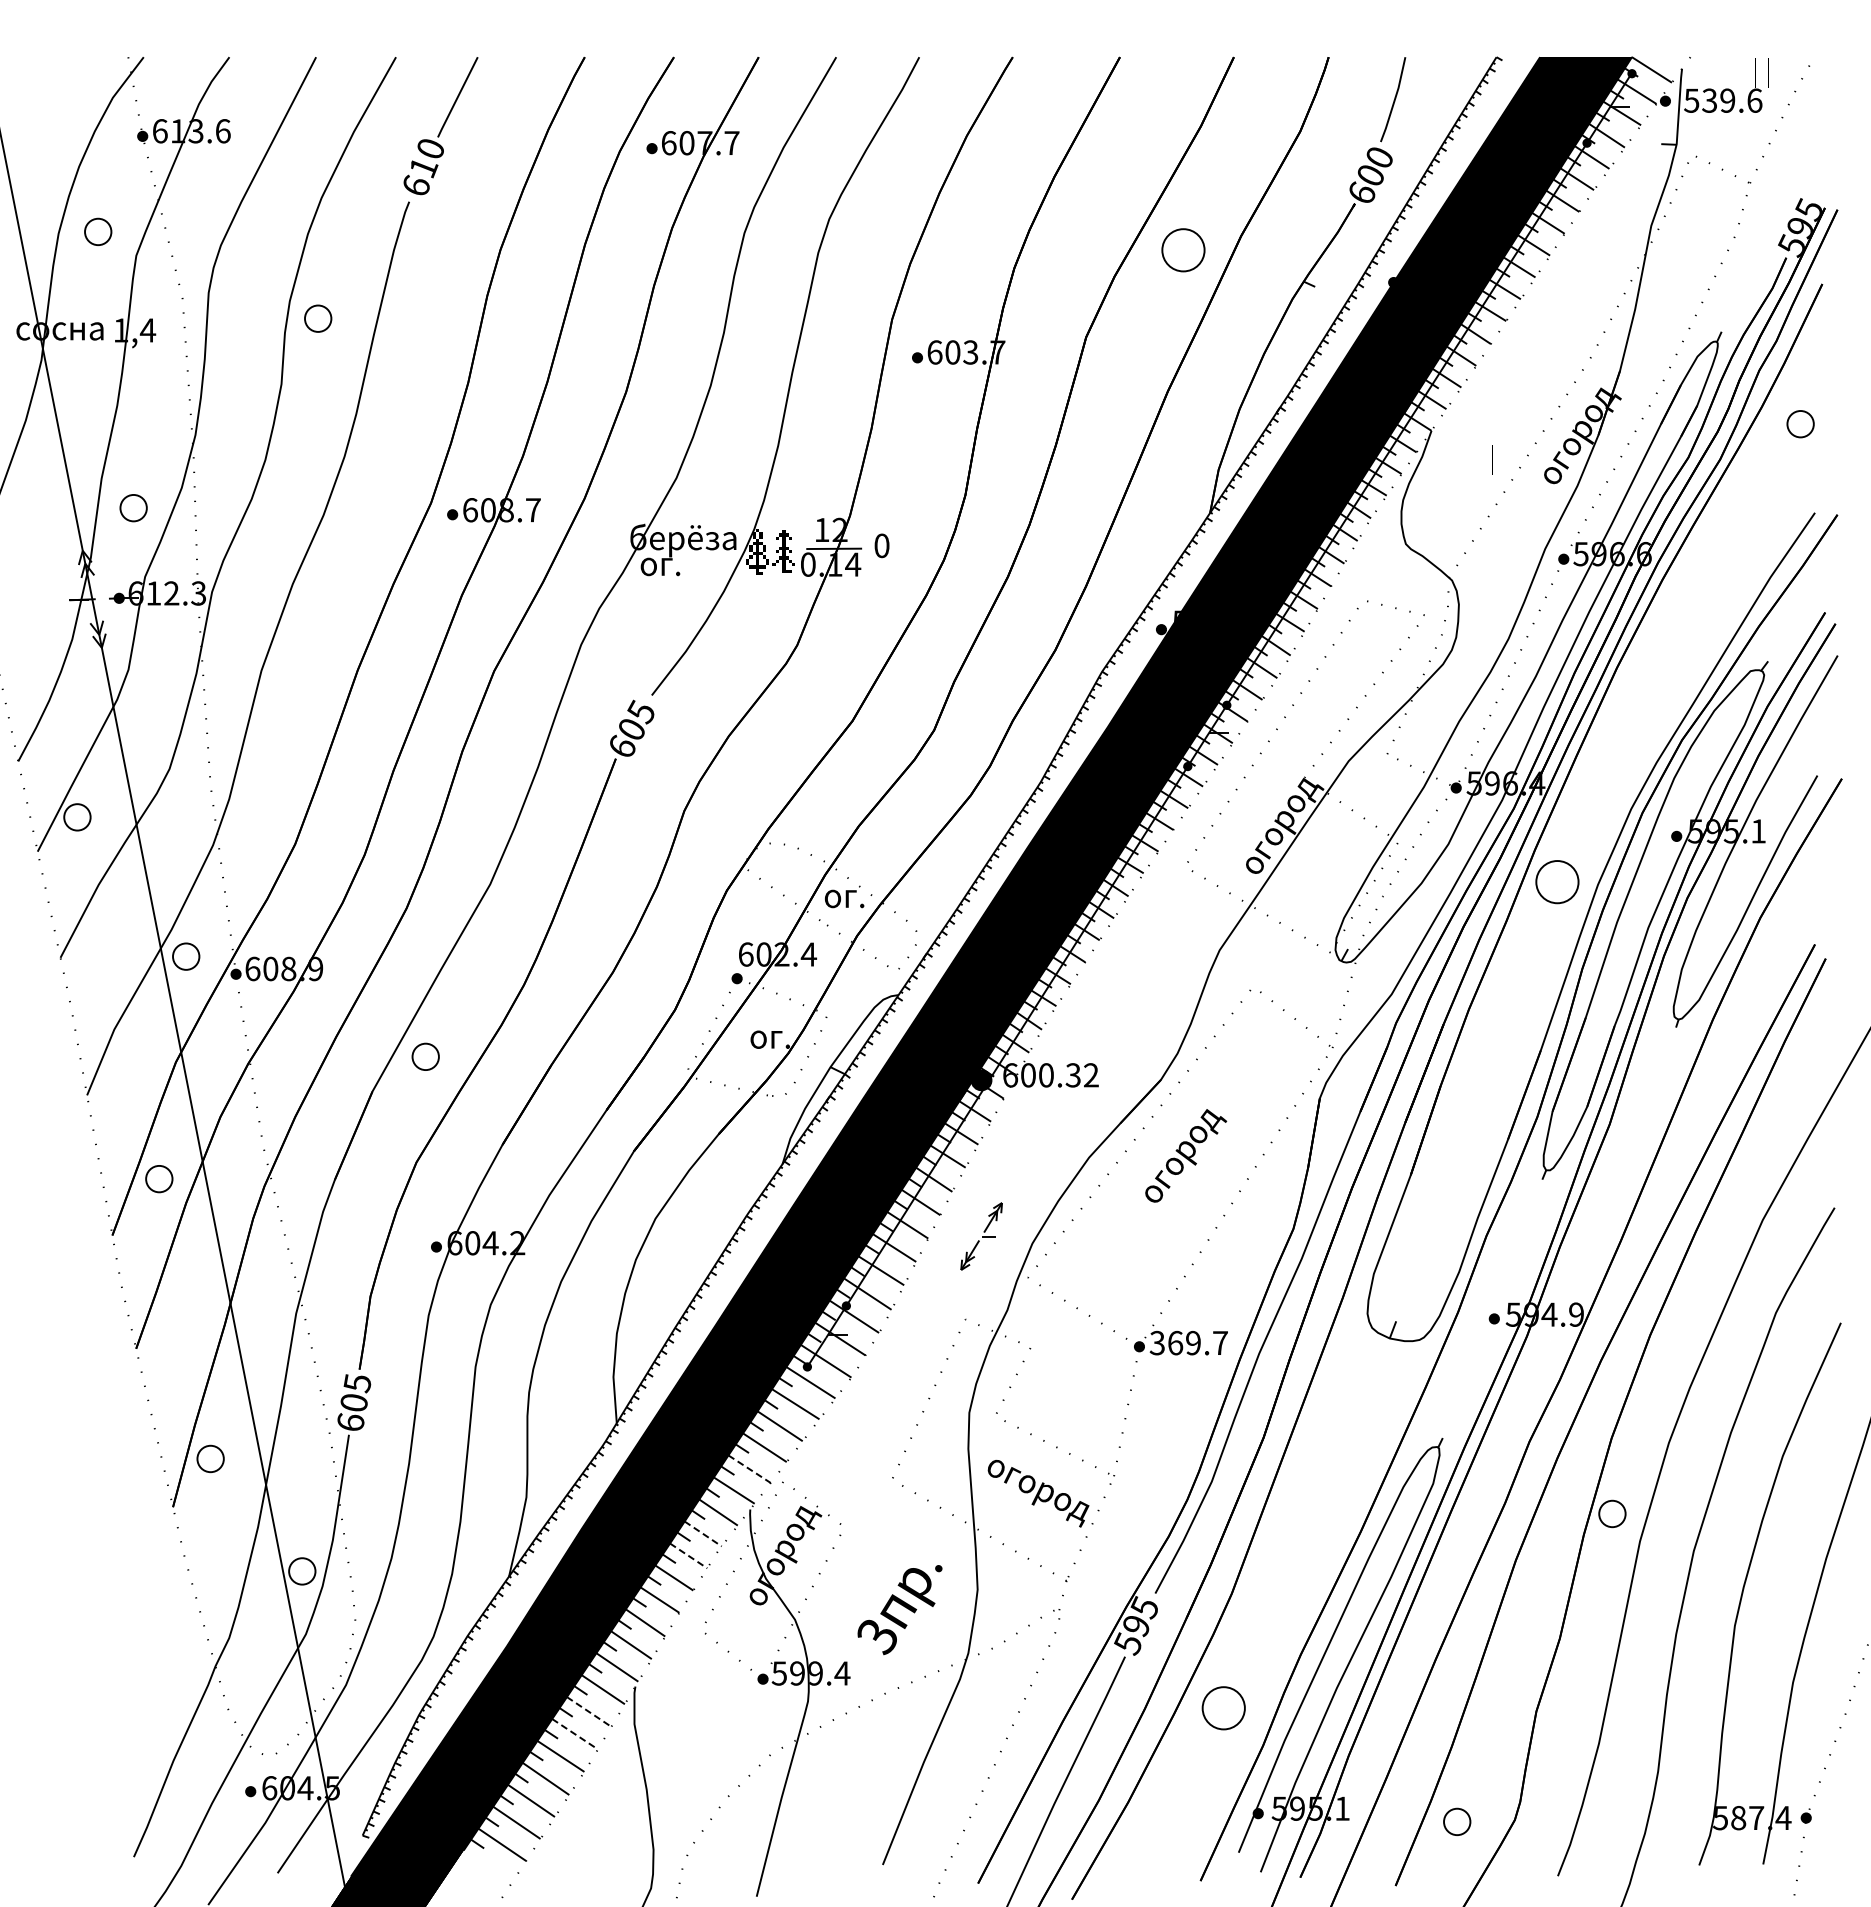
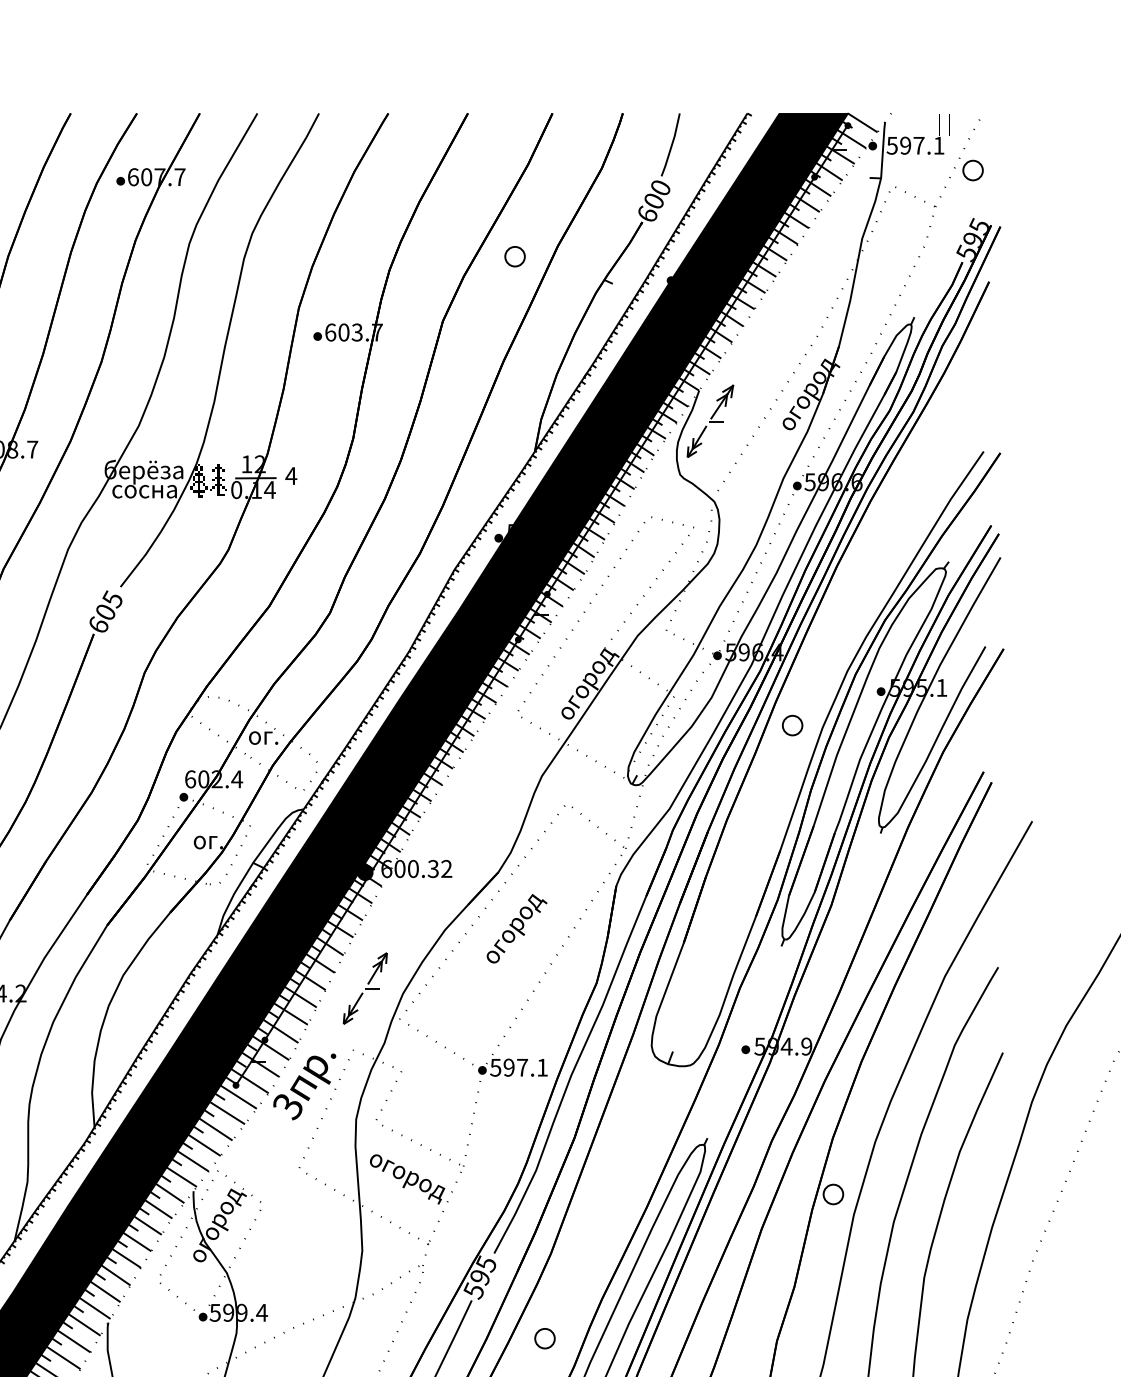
text: (1732, 100) -> (922, 145), 539.6 -> 597.1
circle: (1183, 250) -> (515, 256), size x0.62
circle: (1800, 424) -> (972, 170), moved
line: (1492, 459) -> (777, 334), moved
part: (1446, 472) -> (710, 421), added
text: (881, 545) -> (290, 475), 0 -> 4
text: (686, 566) -> (146, 491), ог. -> сосна
circle: (1557, 881) -> (792, 725), size x0.62
part: (981, 1236) -> (365, 988), size x1.43
text: (1188, 1342) -> (518, 1067), 369.7 -> 597.1
line: (750, 1469) -> (193, 1161), dashed -> solid
line: (703, 1534) -> (158, 1209), dashed -> solid
line: (689, 1556) -> (148, 1226), dashed -> solid
text: (899, 1610) -> (304, 1087), moved
circle: (1223, 1708) -> (544, 1338), size x0.62
line: (589, 1711) -> (74, 1341), dashed -> solid
line: (575, 1734) -> (63, 1358), dashed -> solid

